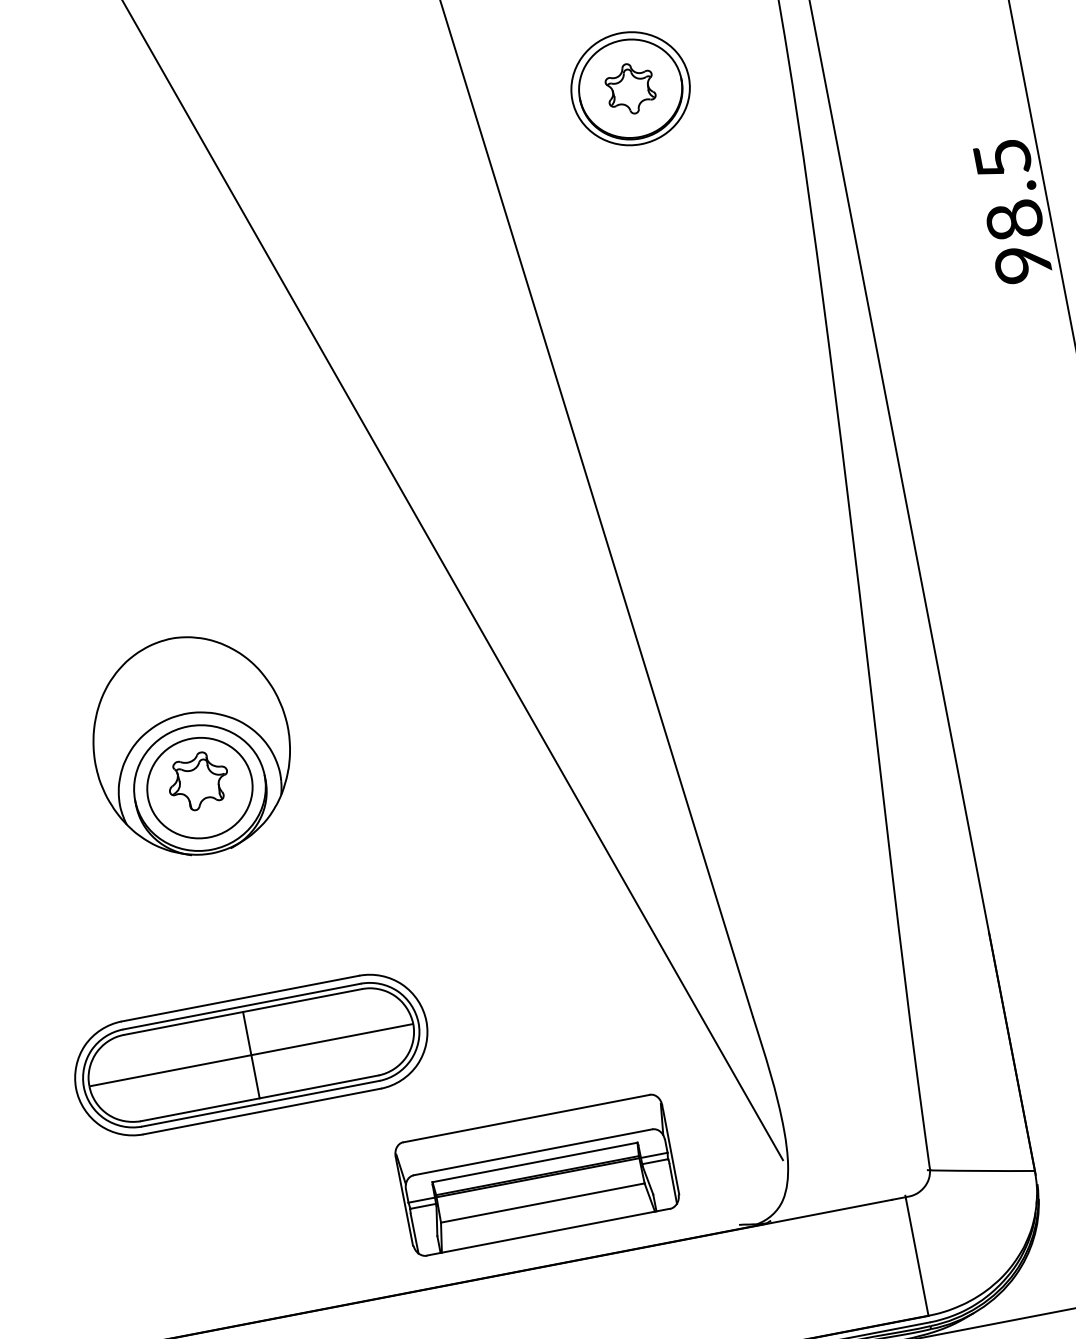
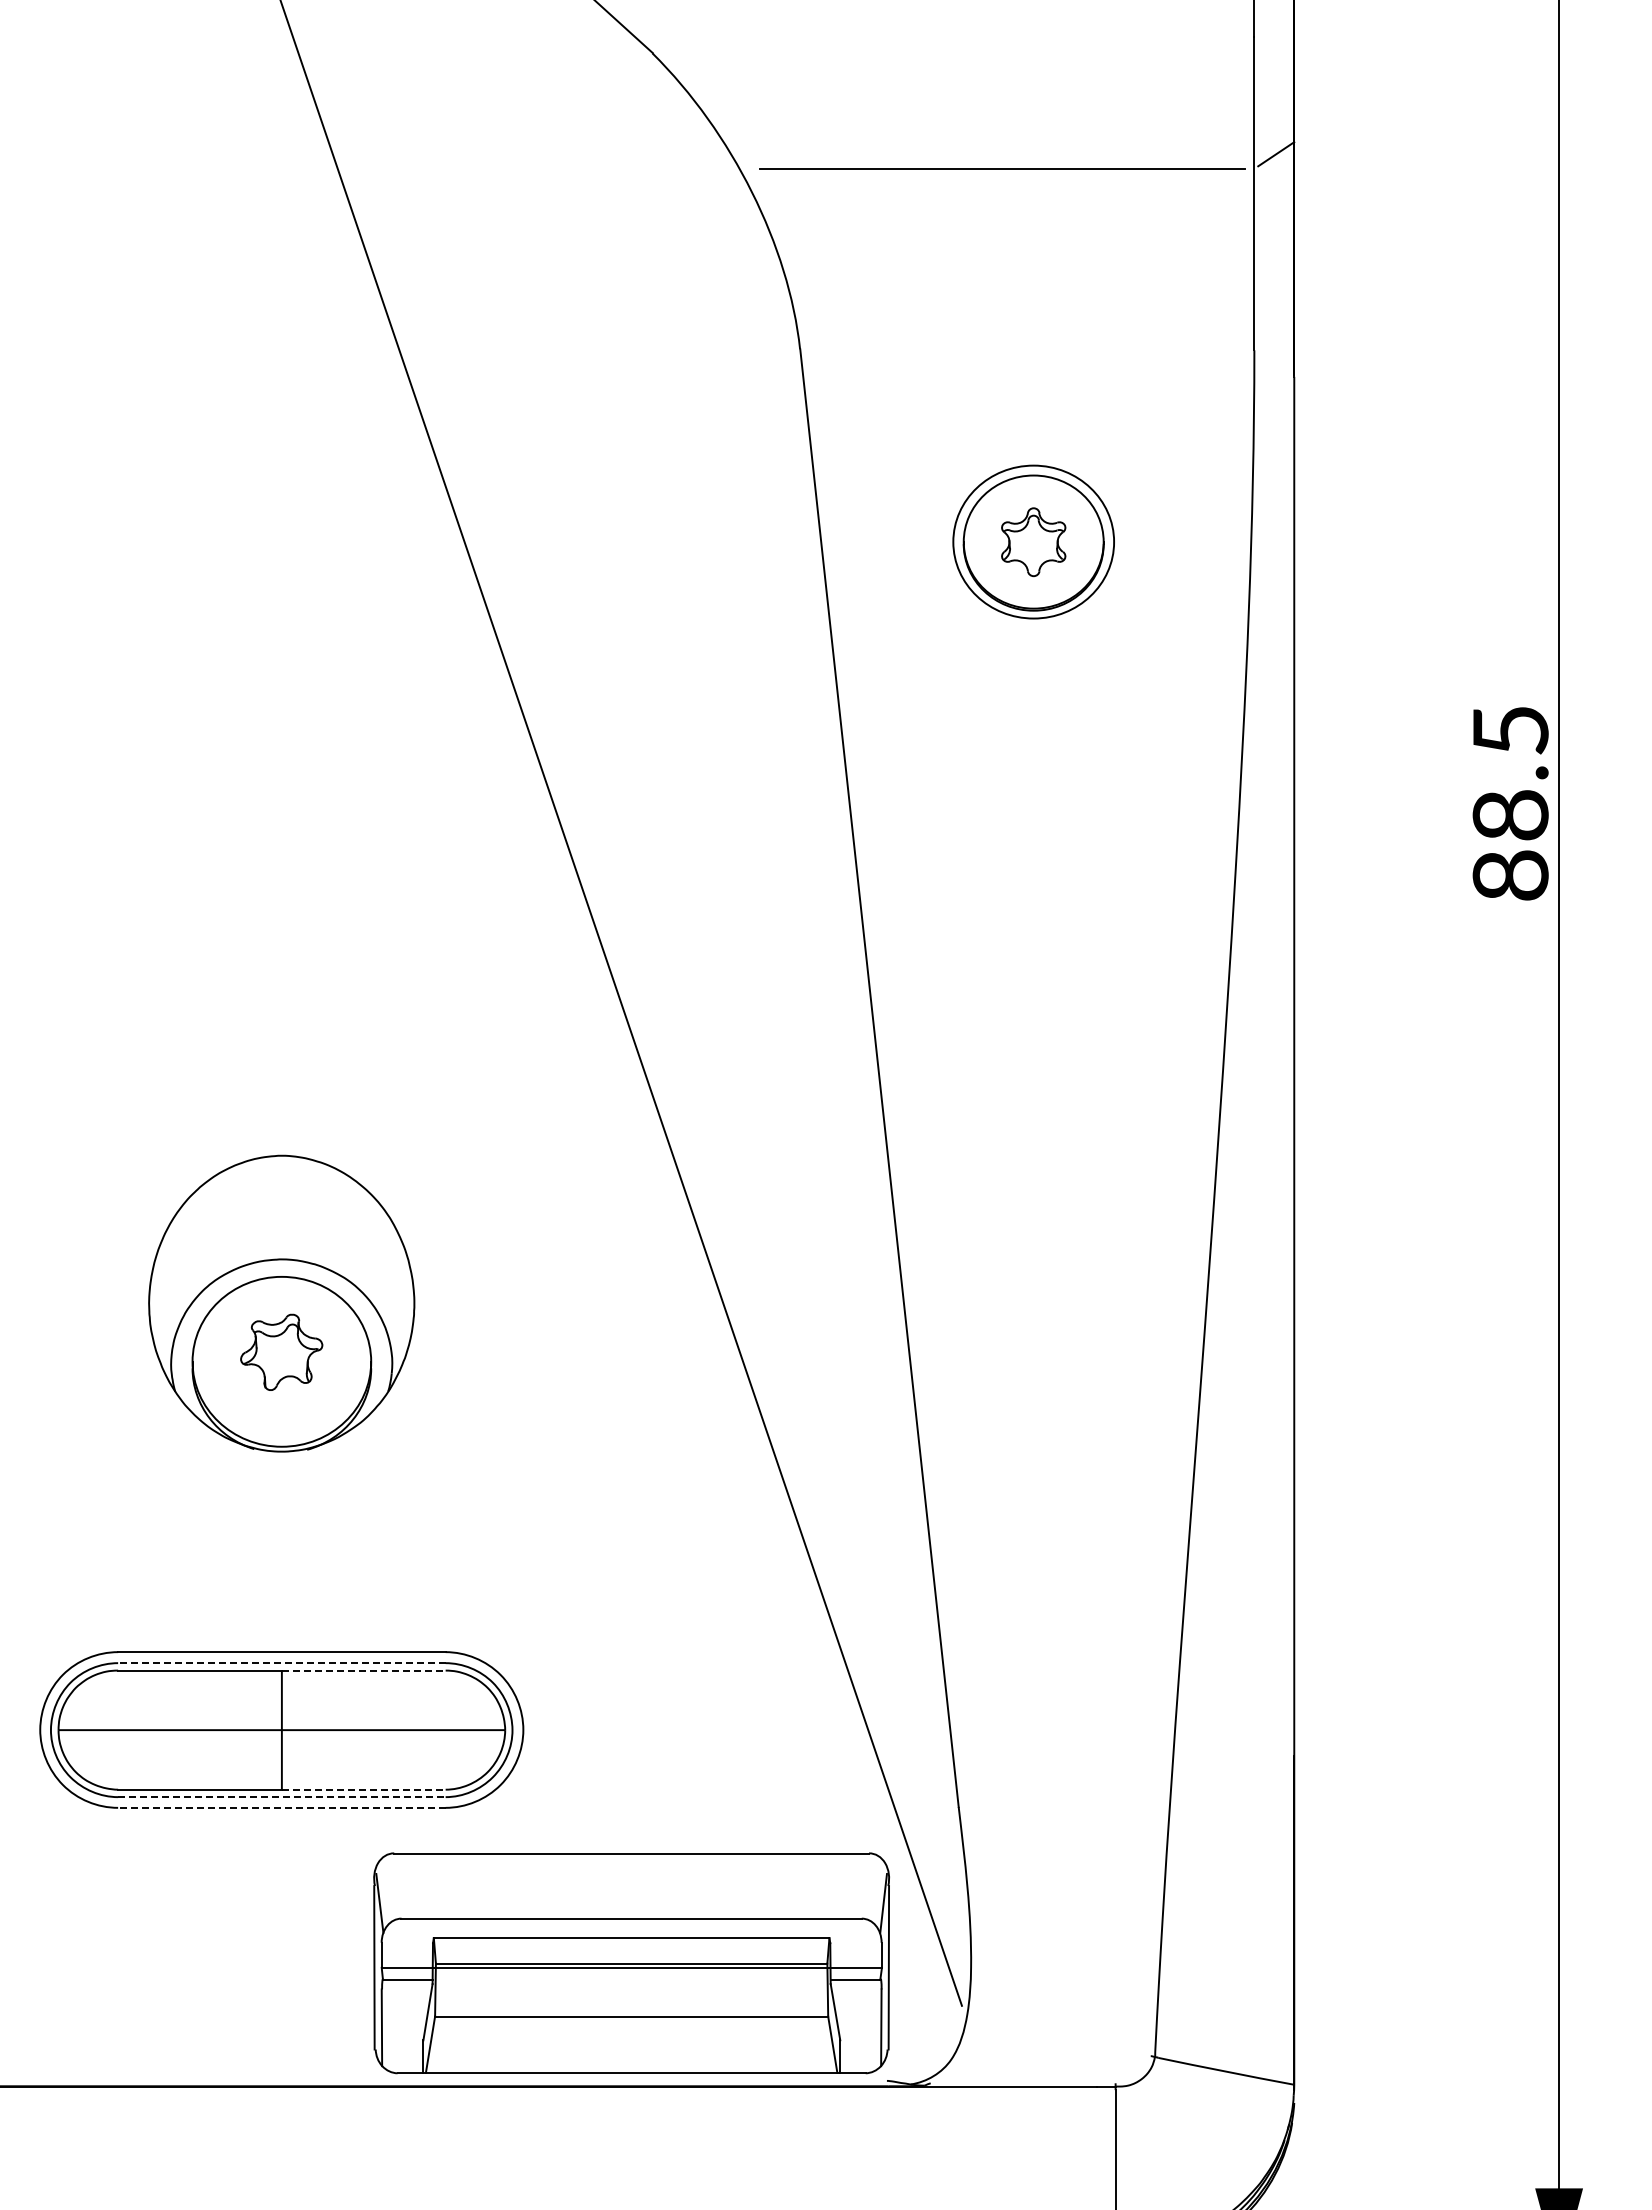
text: (1023, 263) -> (1511, 875), 98.5 -> 88.5
part: (199, 787) -> (281, 1361), removed
line: (302, 1000) -> (363, 1670), solid -> dashed
line: (241, 1006) -> (281, 1663), solid -> dashed
line: (318, 1086) -> (363, 1789), solid -> dashed
line: (260, 1104) -> (281, 1797), solid -> dashed
line: (261, 1111) -> (281, 1807), solid -> dashed
part: (537, 1175) -> (631, 1963), size x1.4

